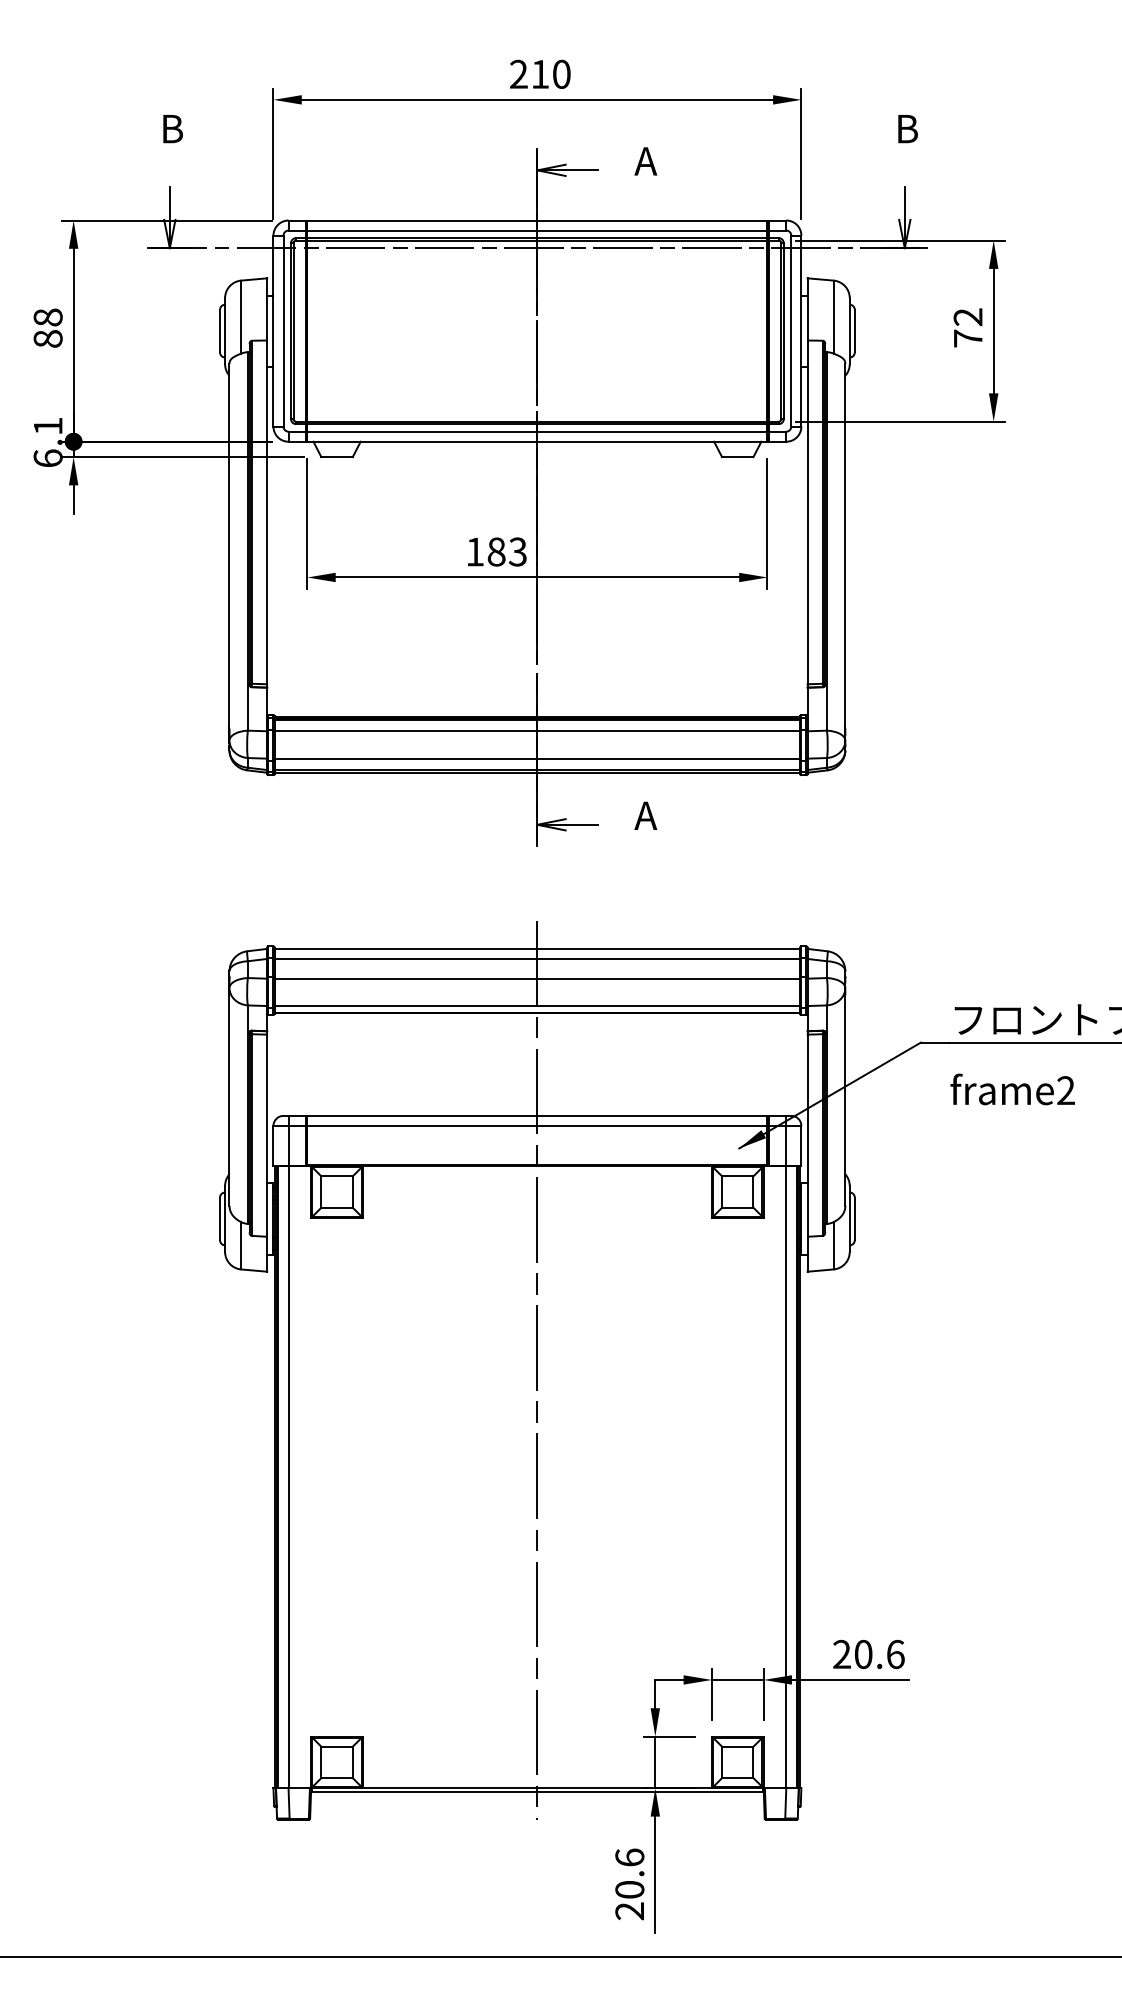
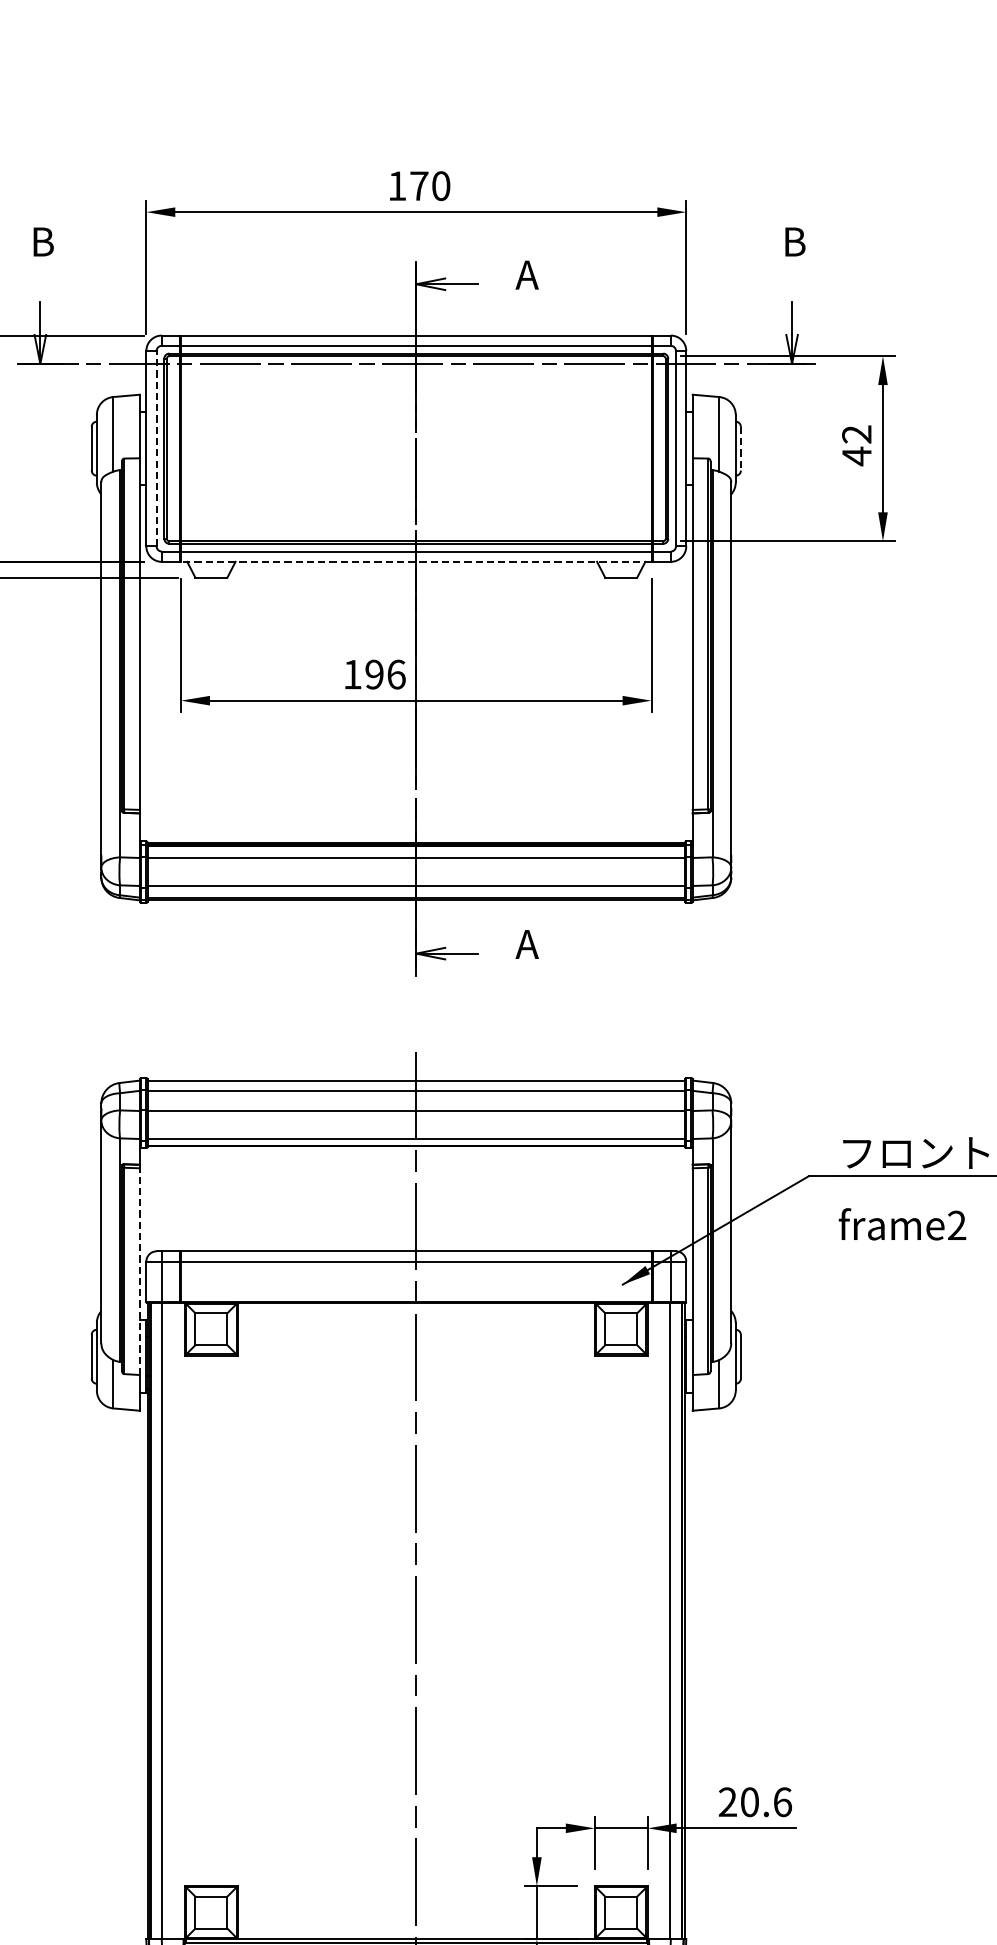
text: (529, 73) -> (408, 185), 210 -> 170
line: (283, 331) -> (156, 449), solid -> dashed
line: (854, 331) -> (740, 449), solid -> dashed
text: (968, 338) -> (857, 456), 72 -> 42
line: (536, 441) -> (415, 561), solid -> dashed
text: (507, 551) -> (385, 674), 183 -> 196
line: (267, 1135) -> (140, 1271), solid -> dashed

